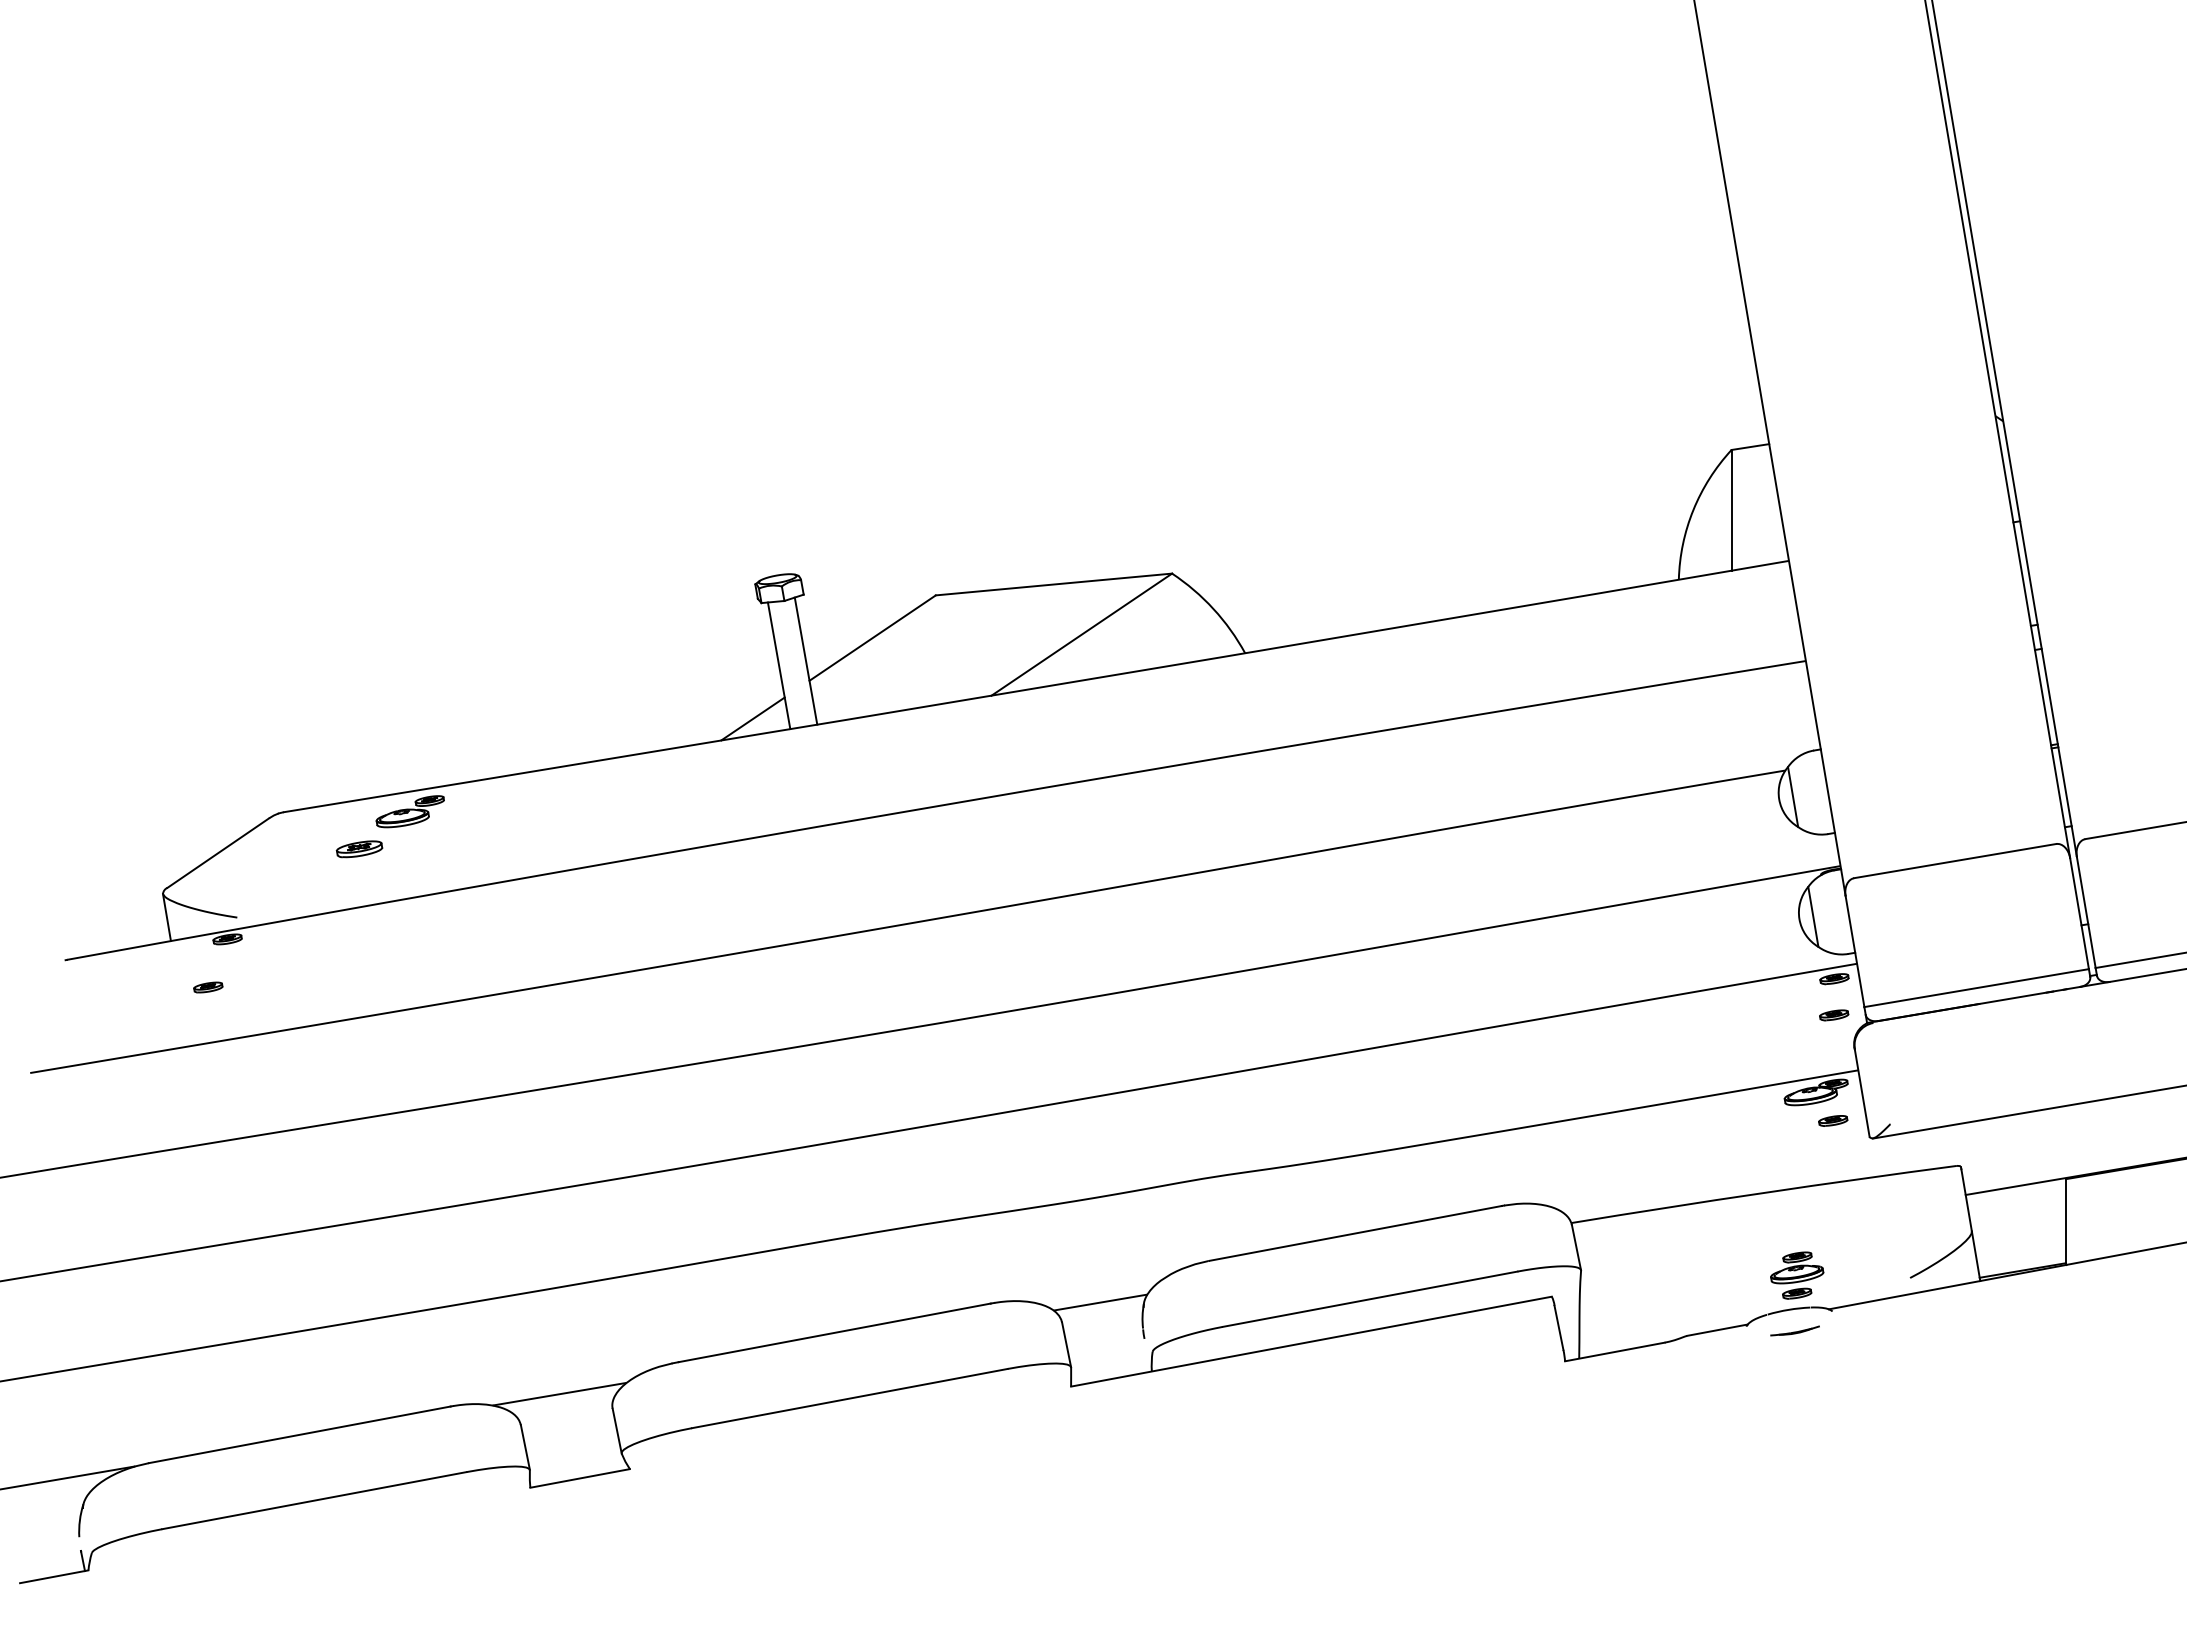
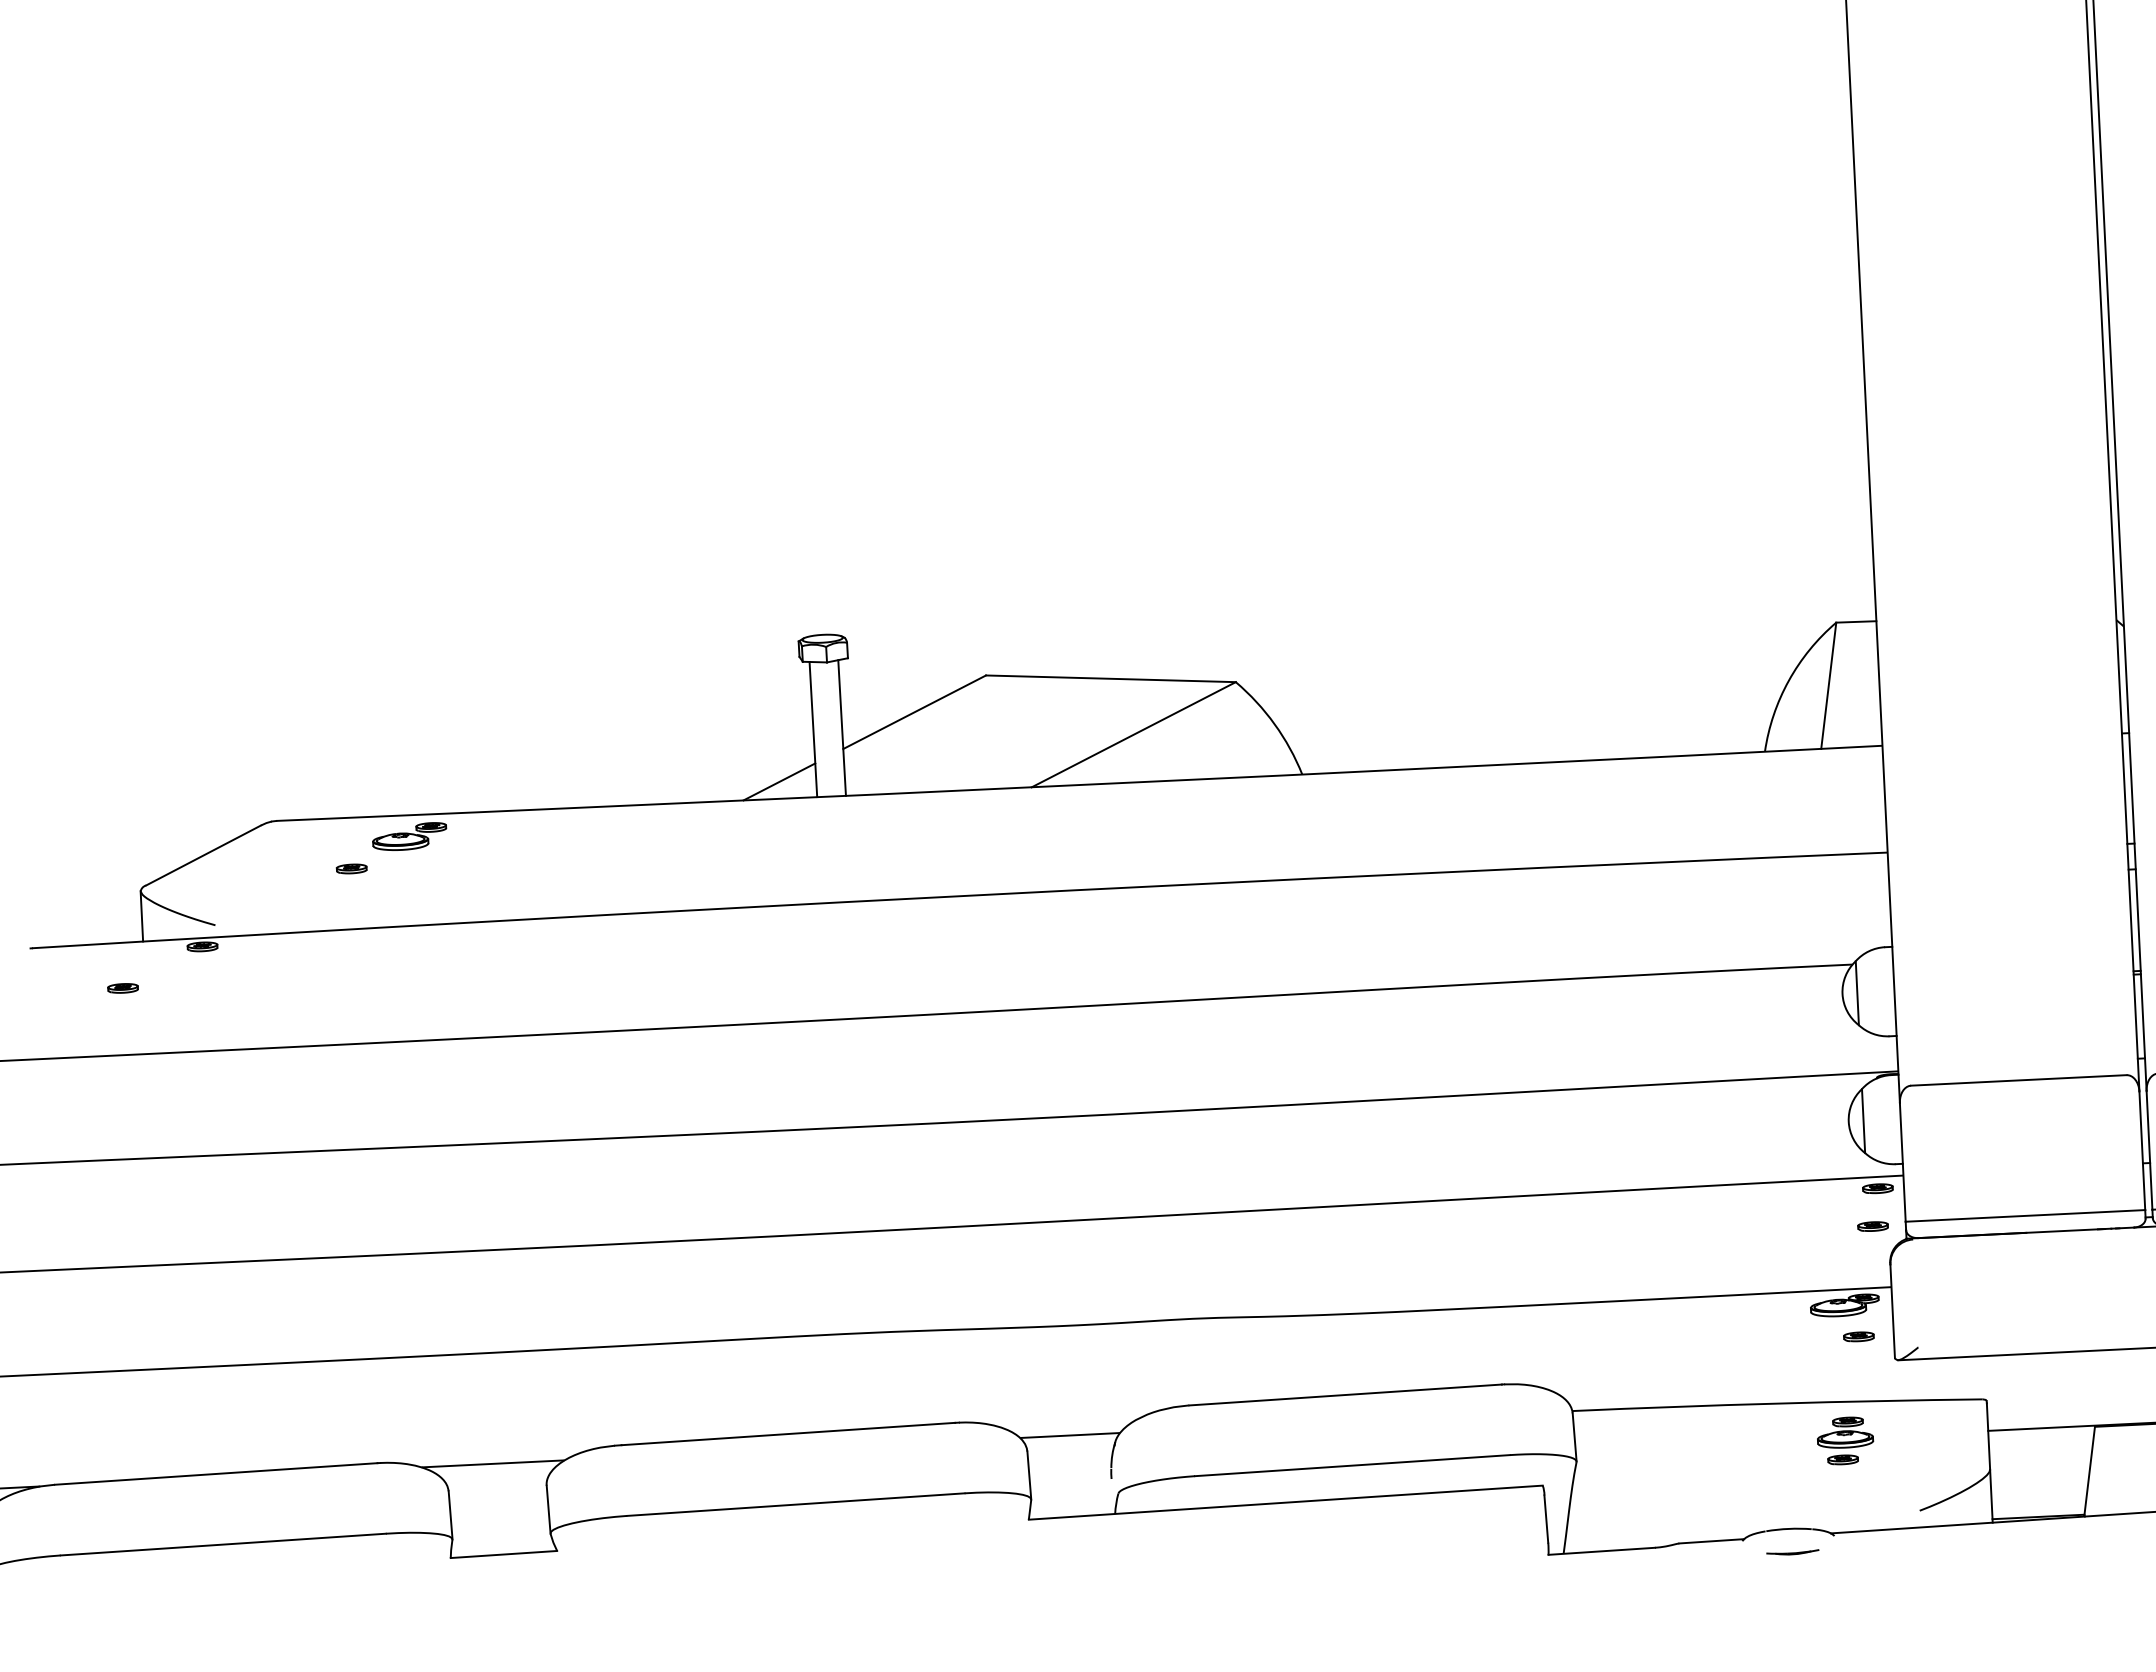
part: (359, 848) -> (351, 868), size x0.62
part: (208, 987) -> (123, 988), moved
part: (1797, 1275) -> (1845, 1440), moved

